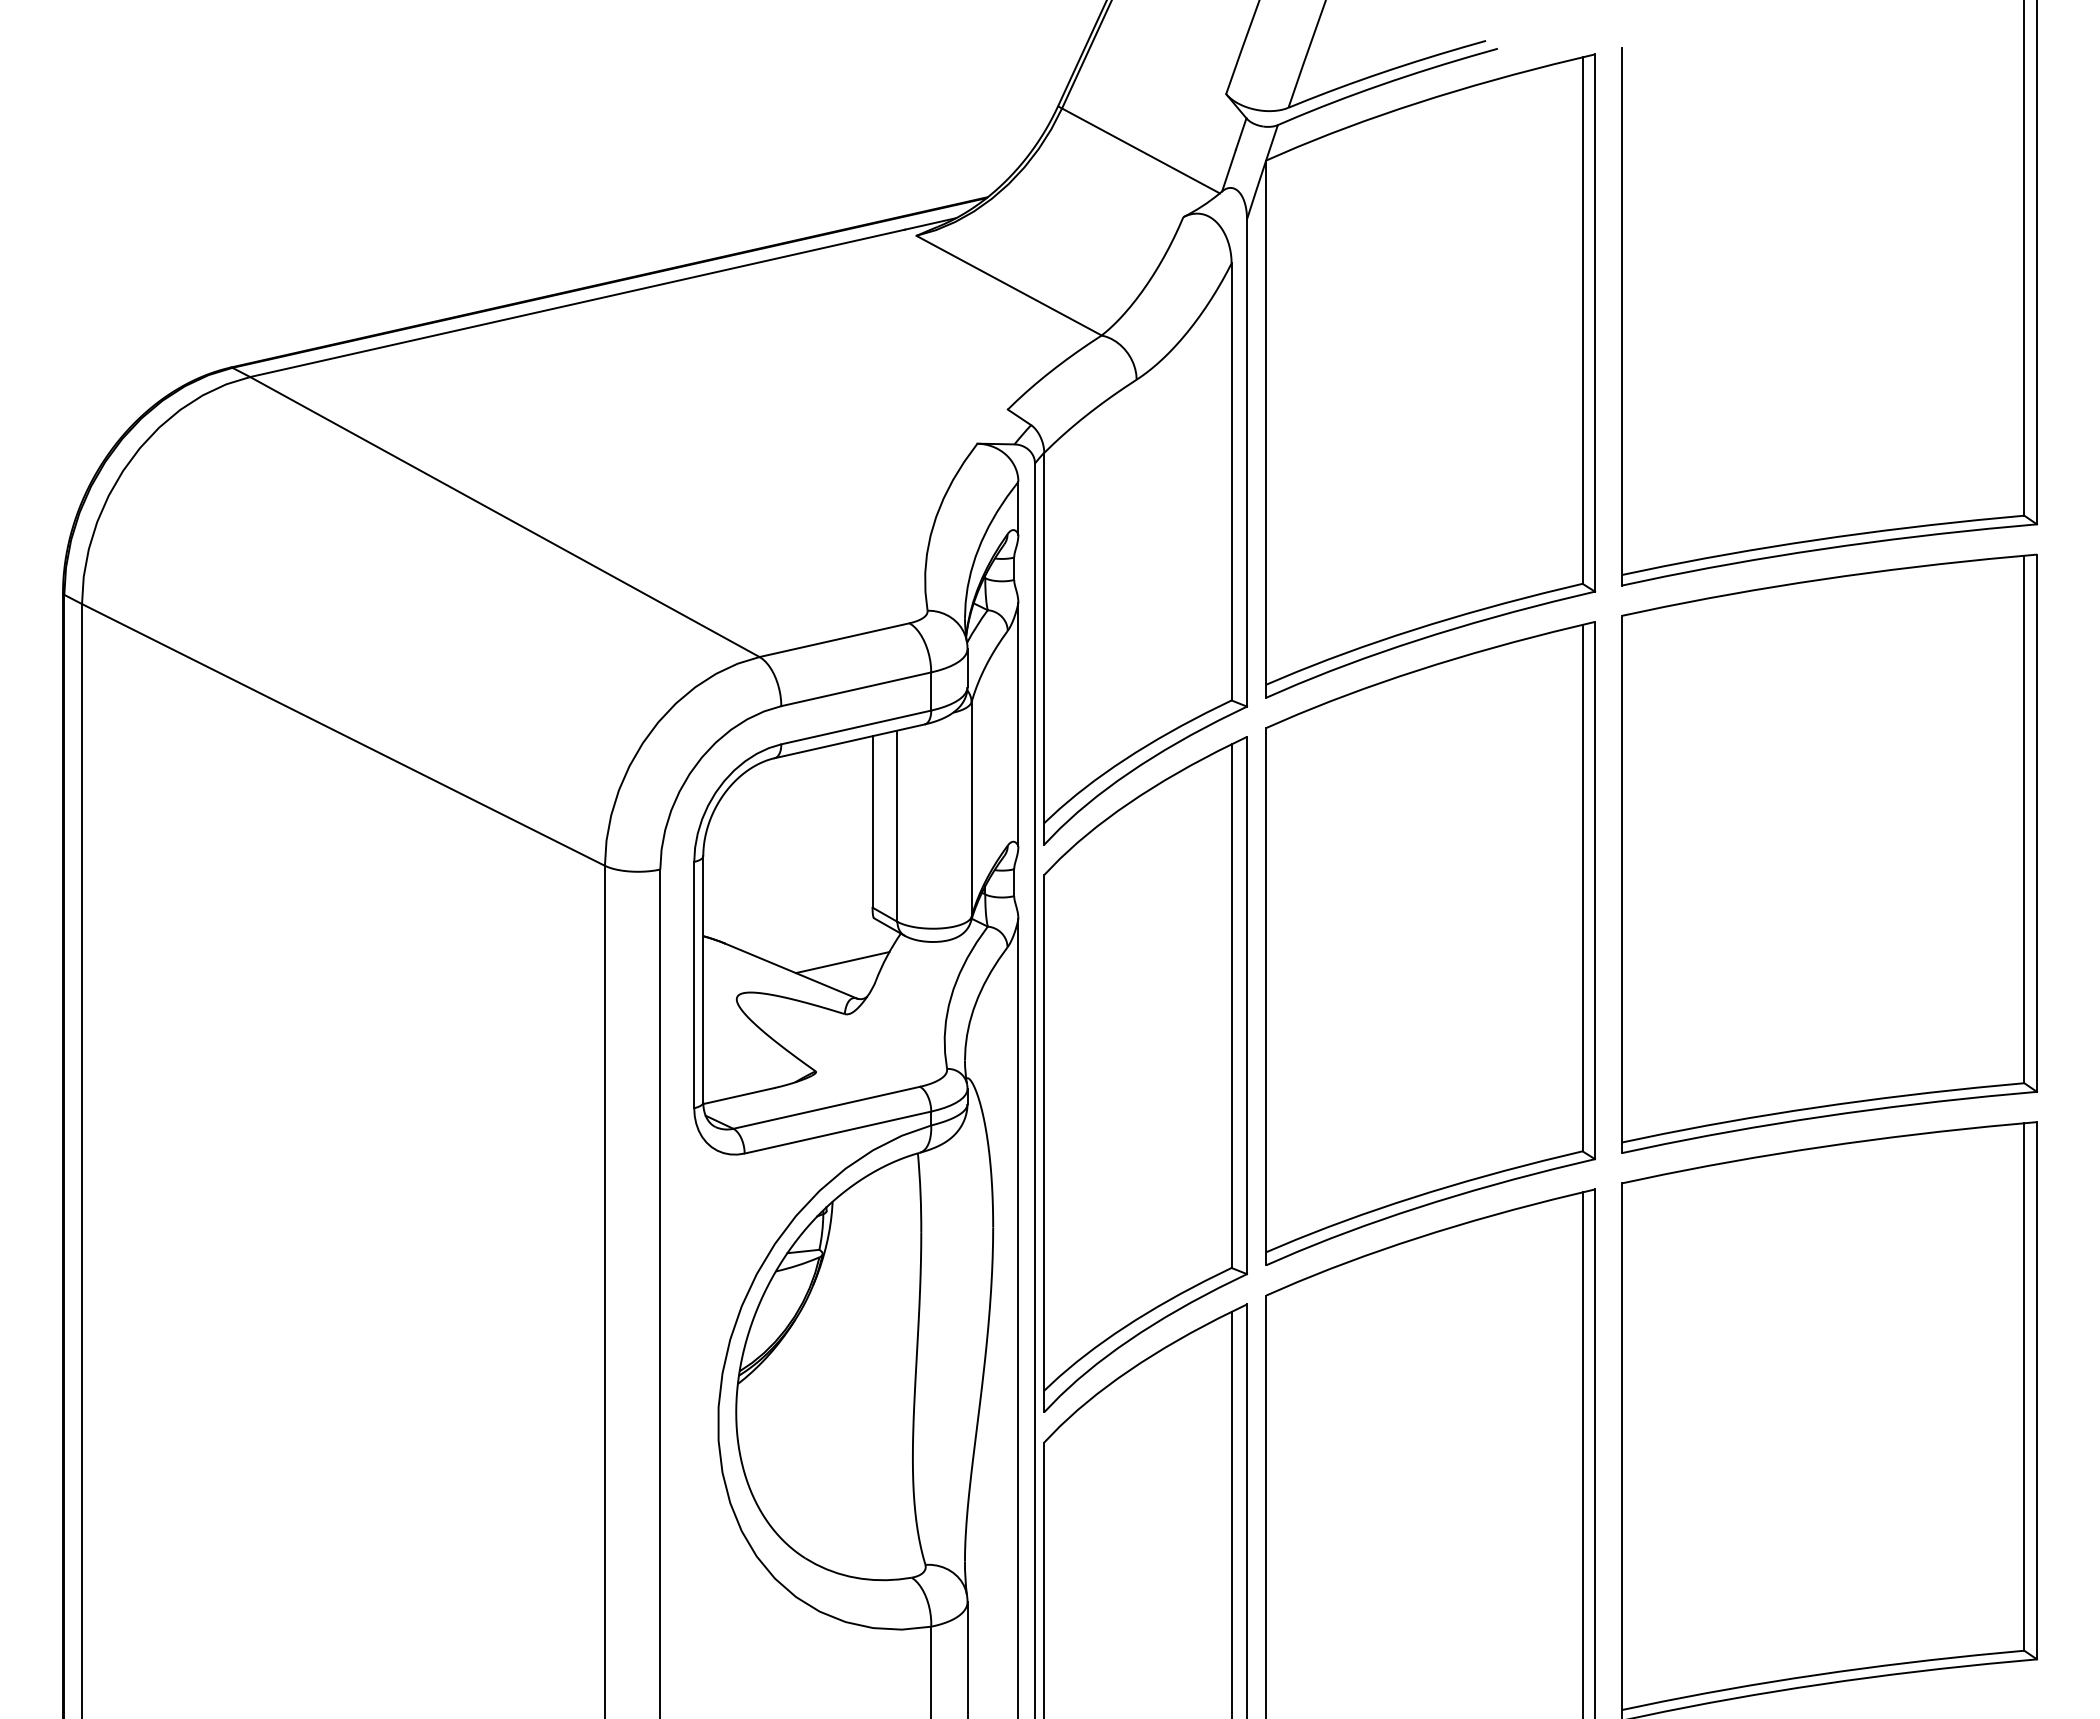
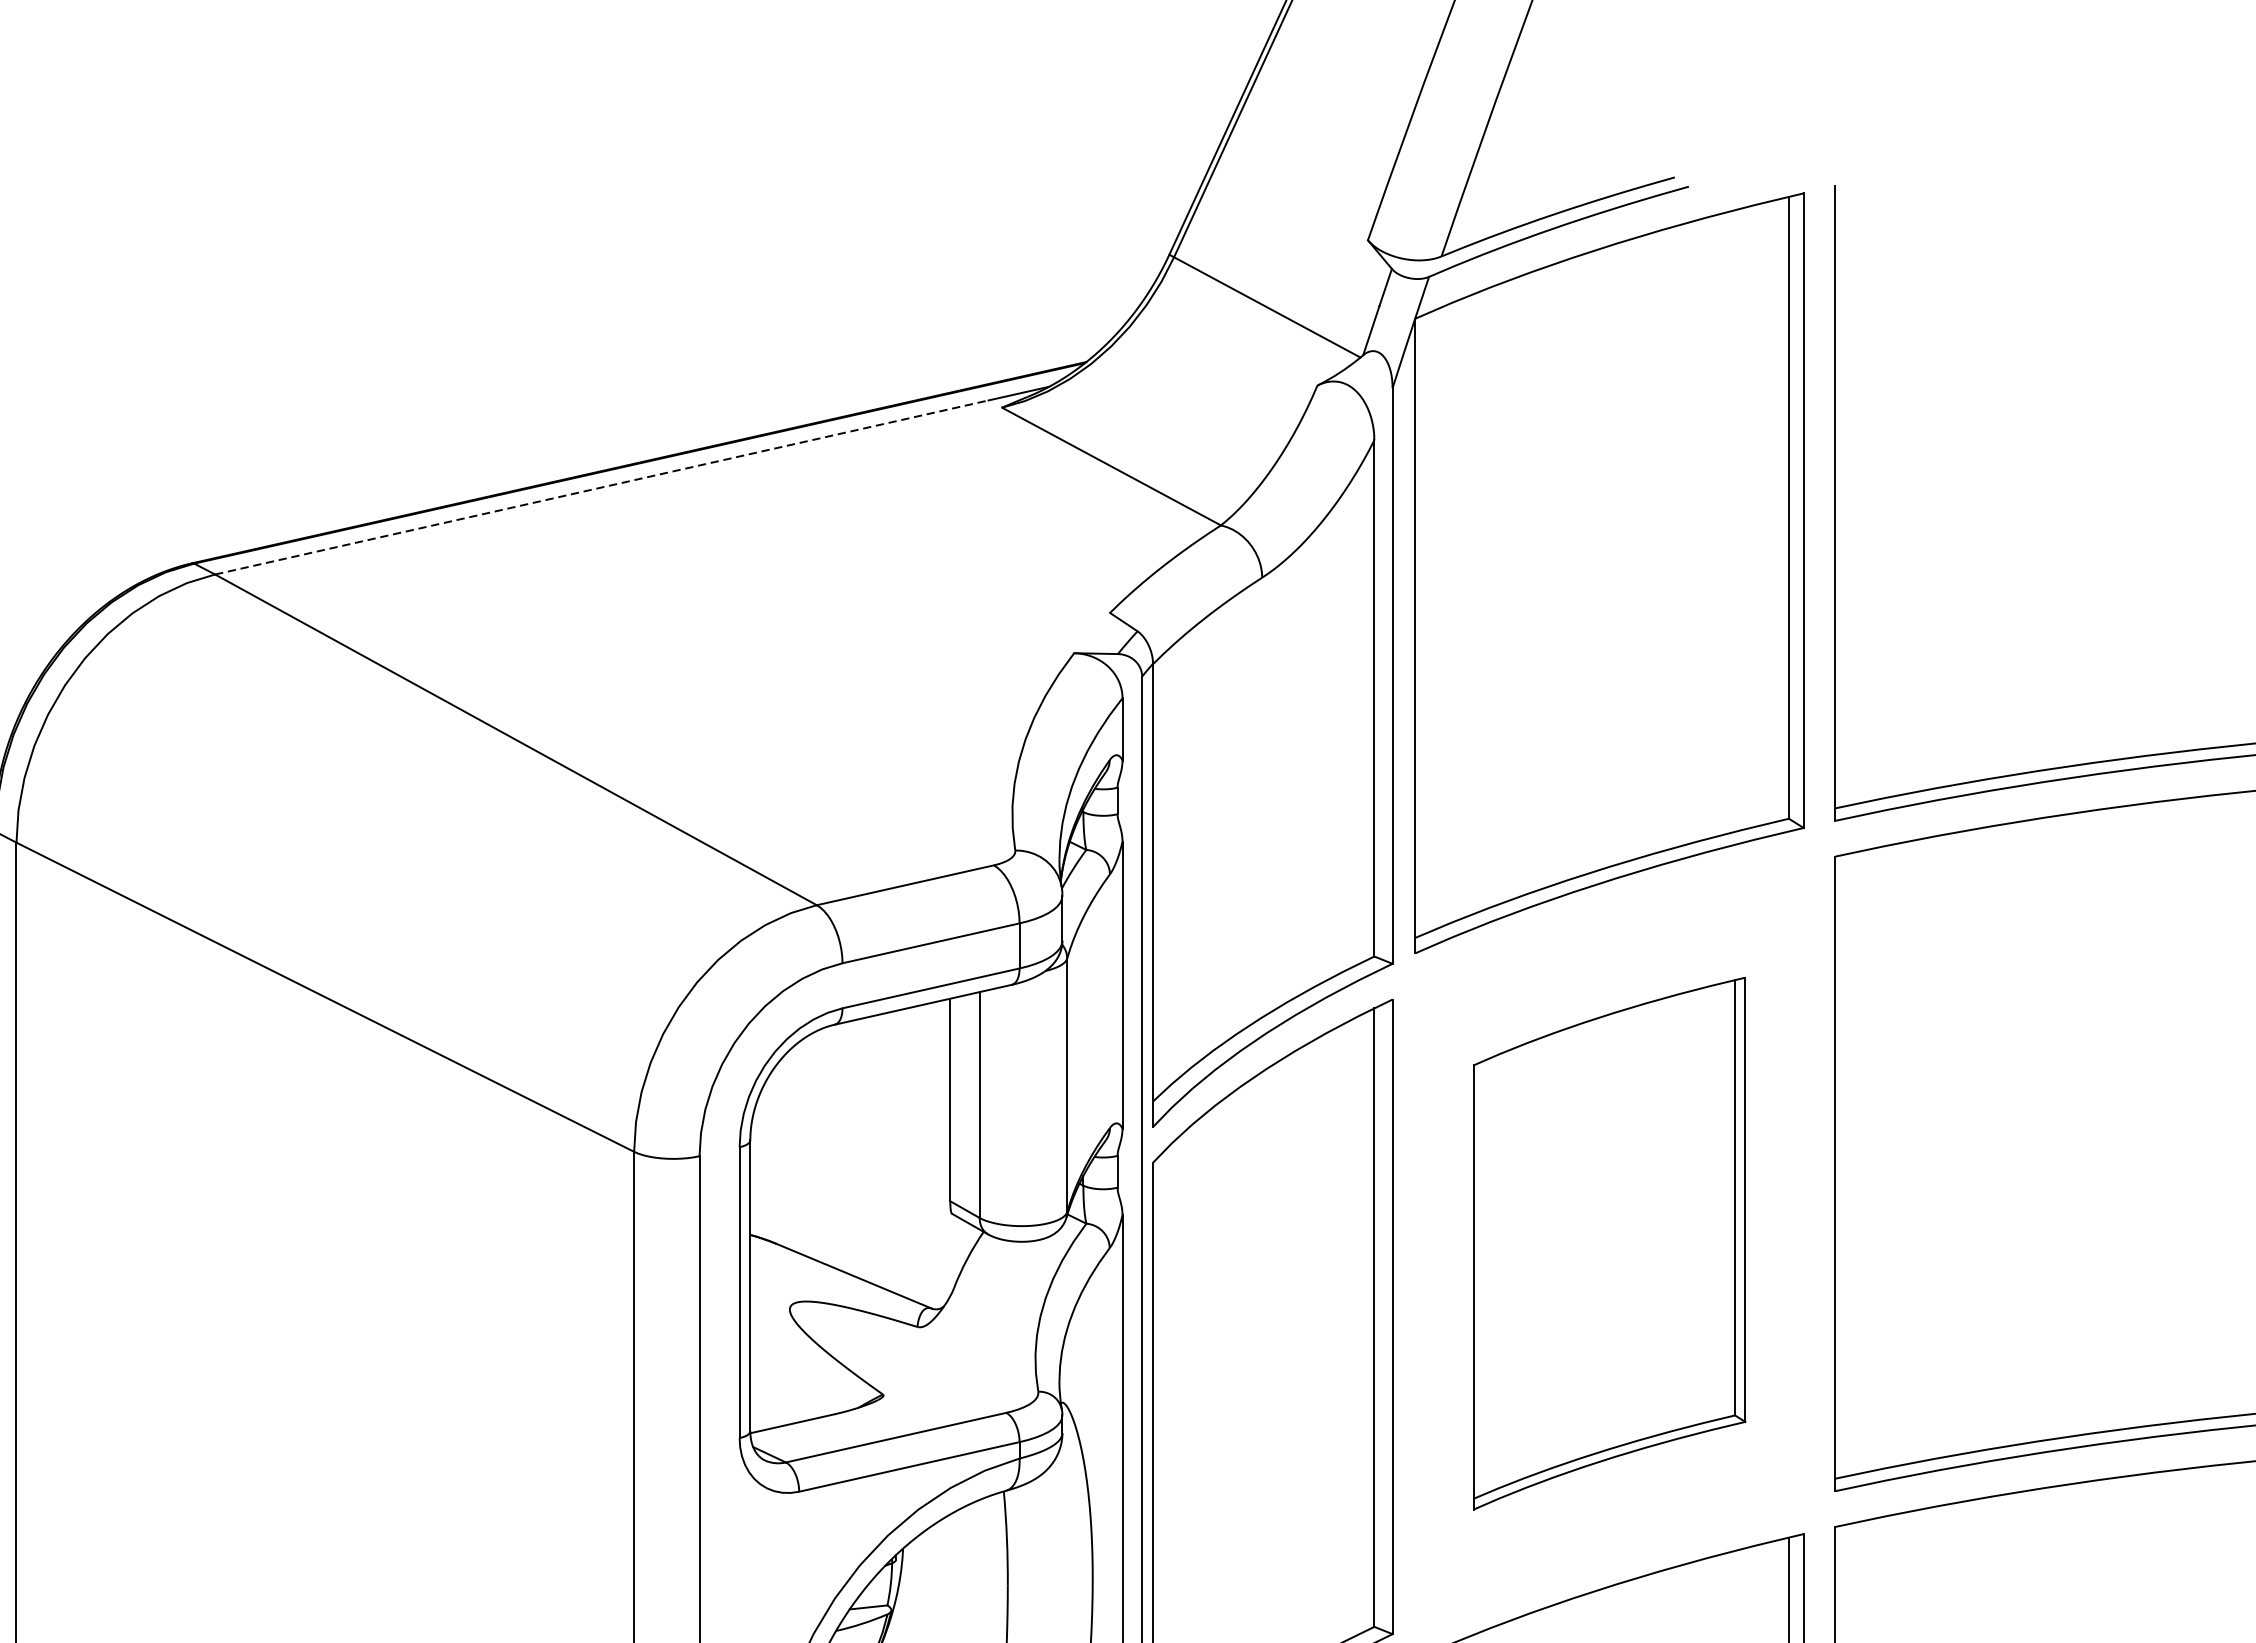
line: (577, 303) -> (601, 487), solid -> dashed
part: (1430, 943) -> (1609, 1243), size x0.7
line: (842, 962) -> (914, 1266), removed

